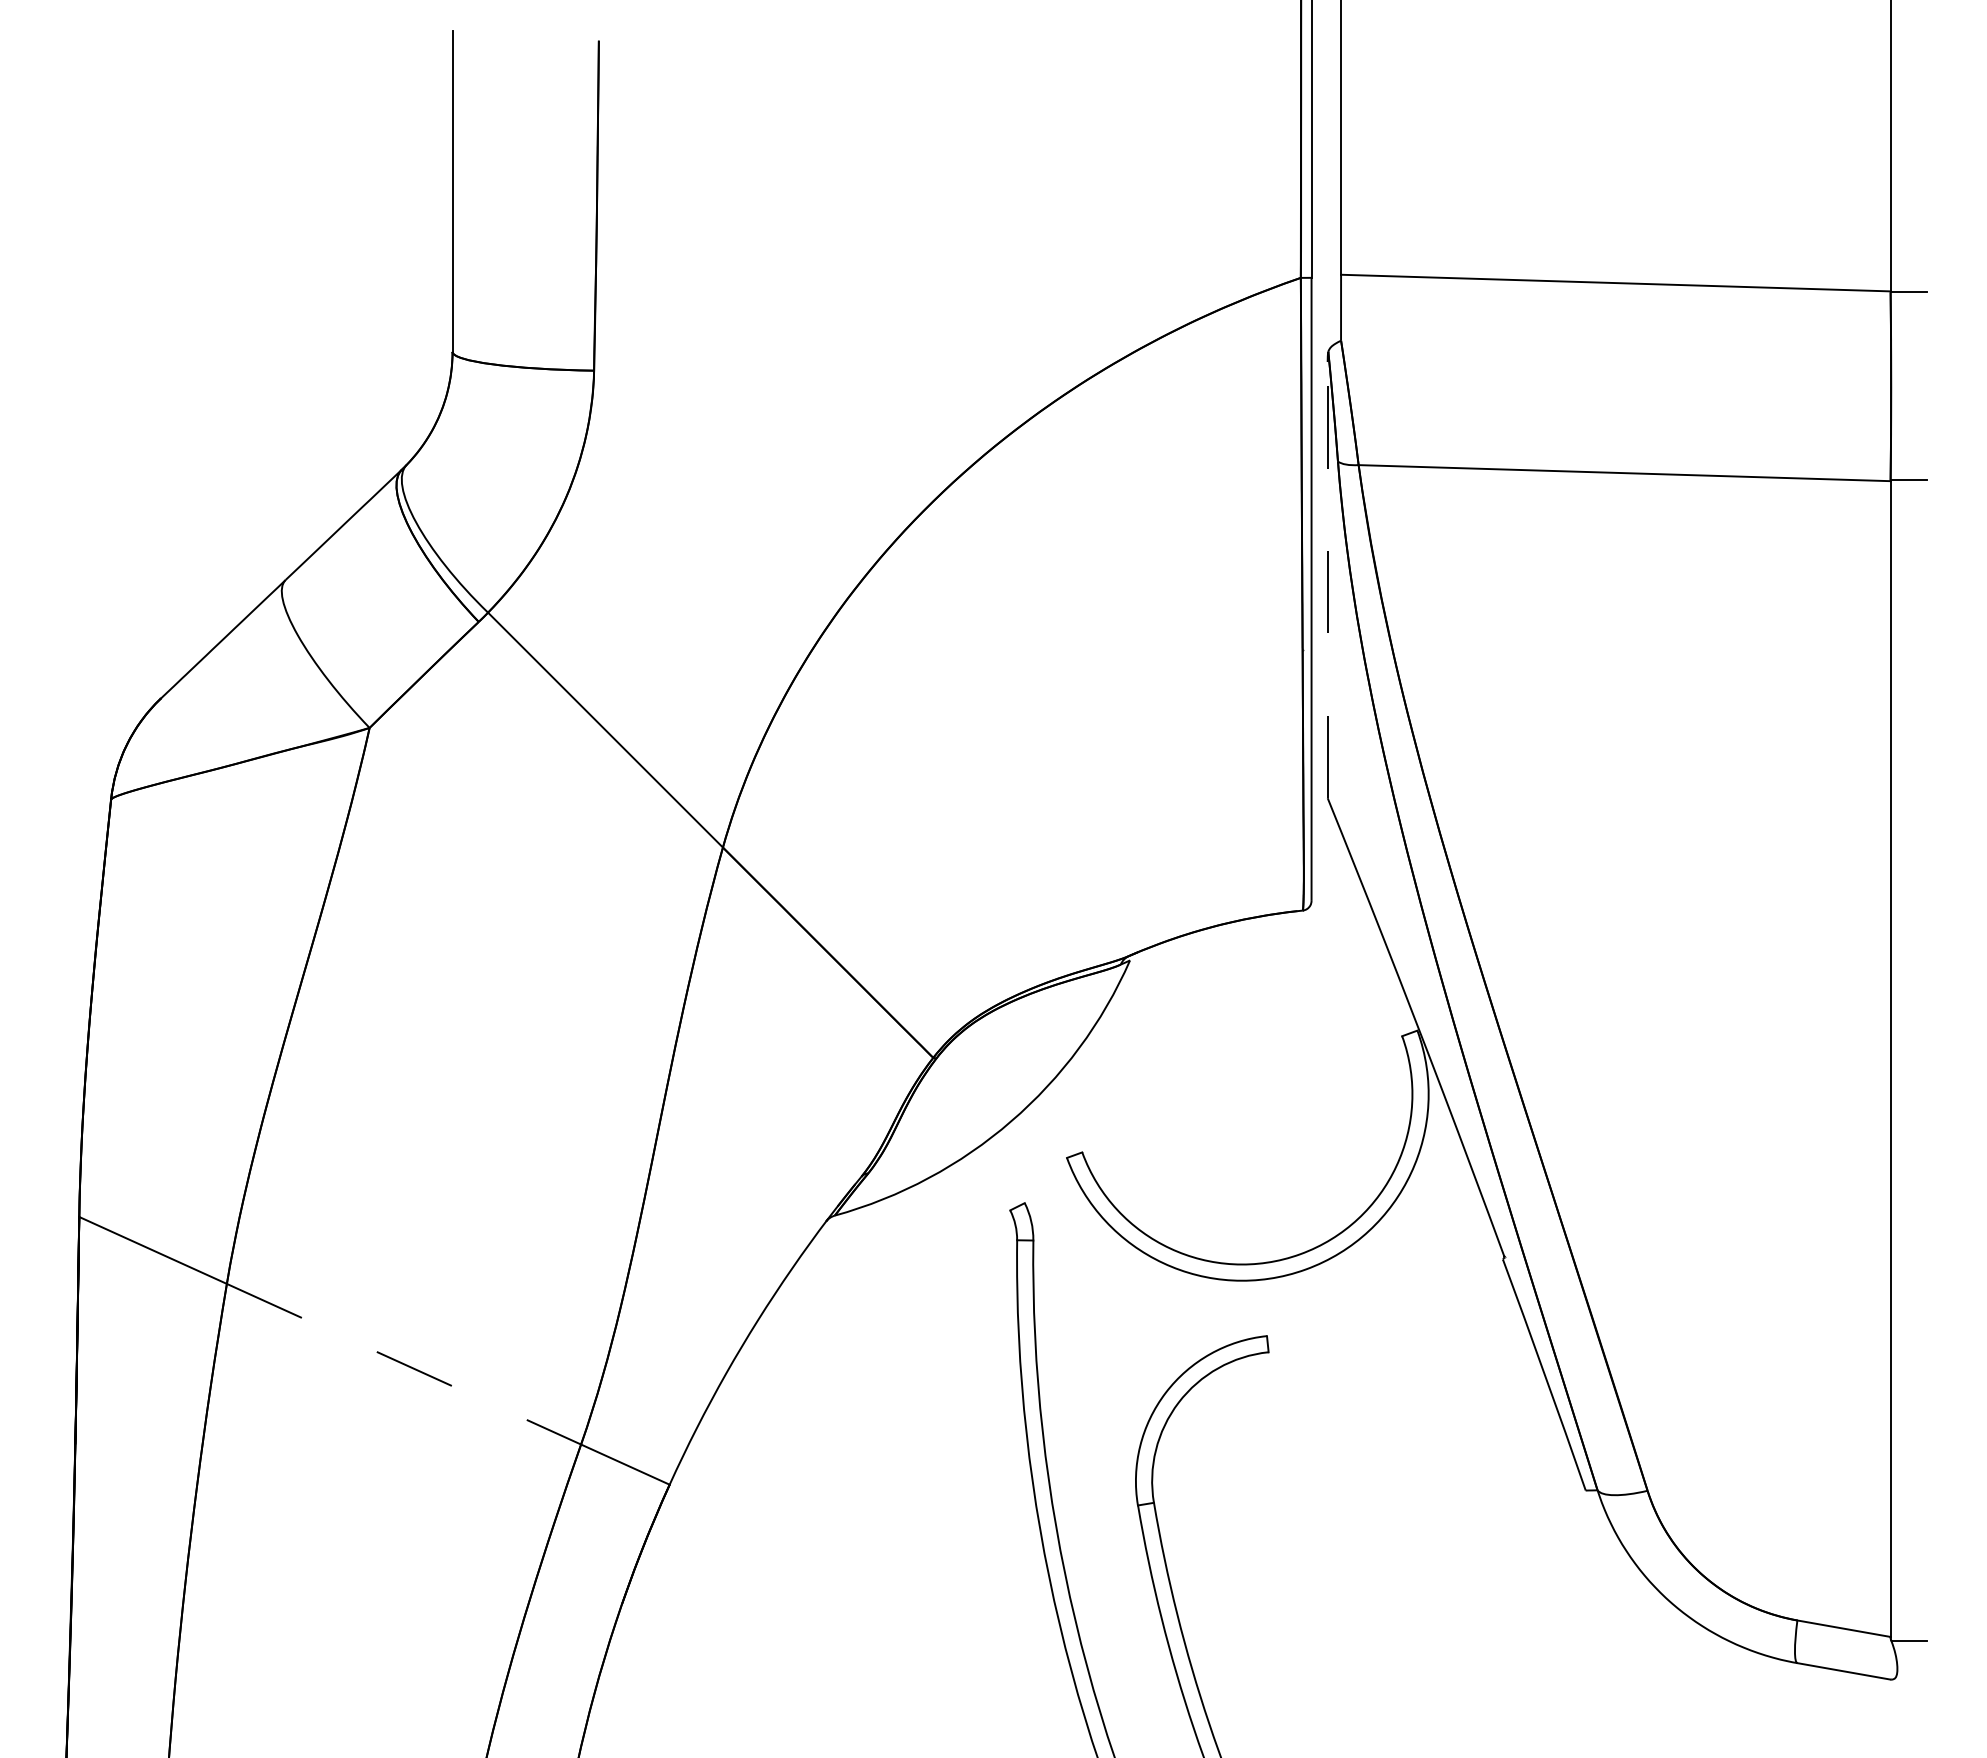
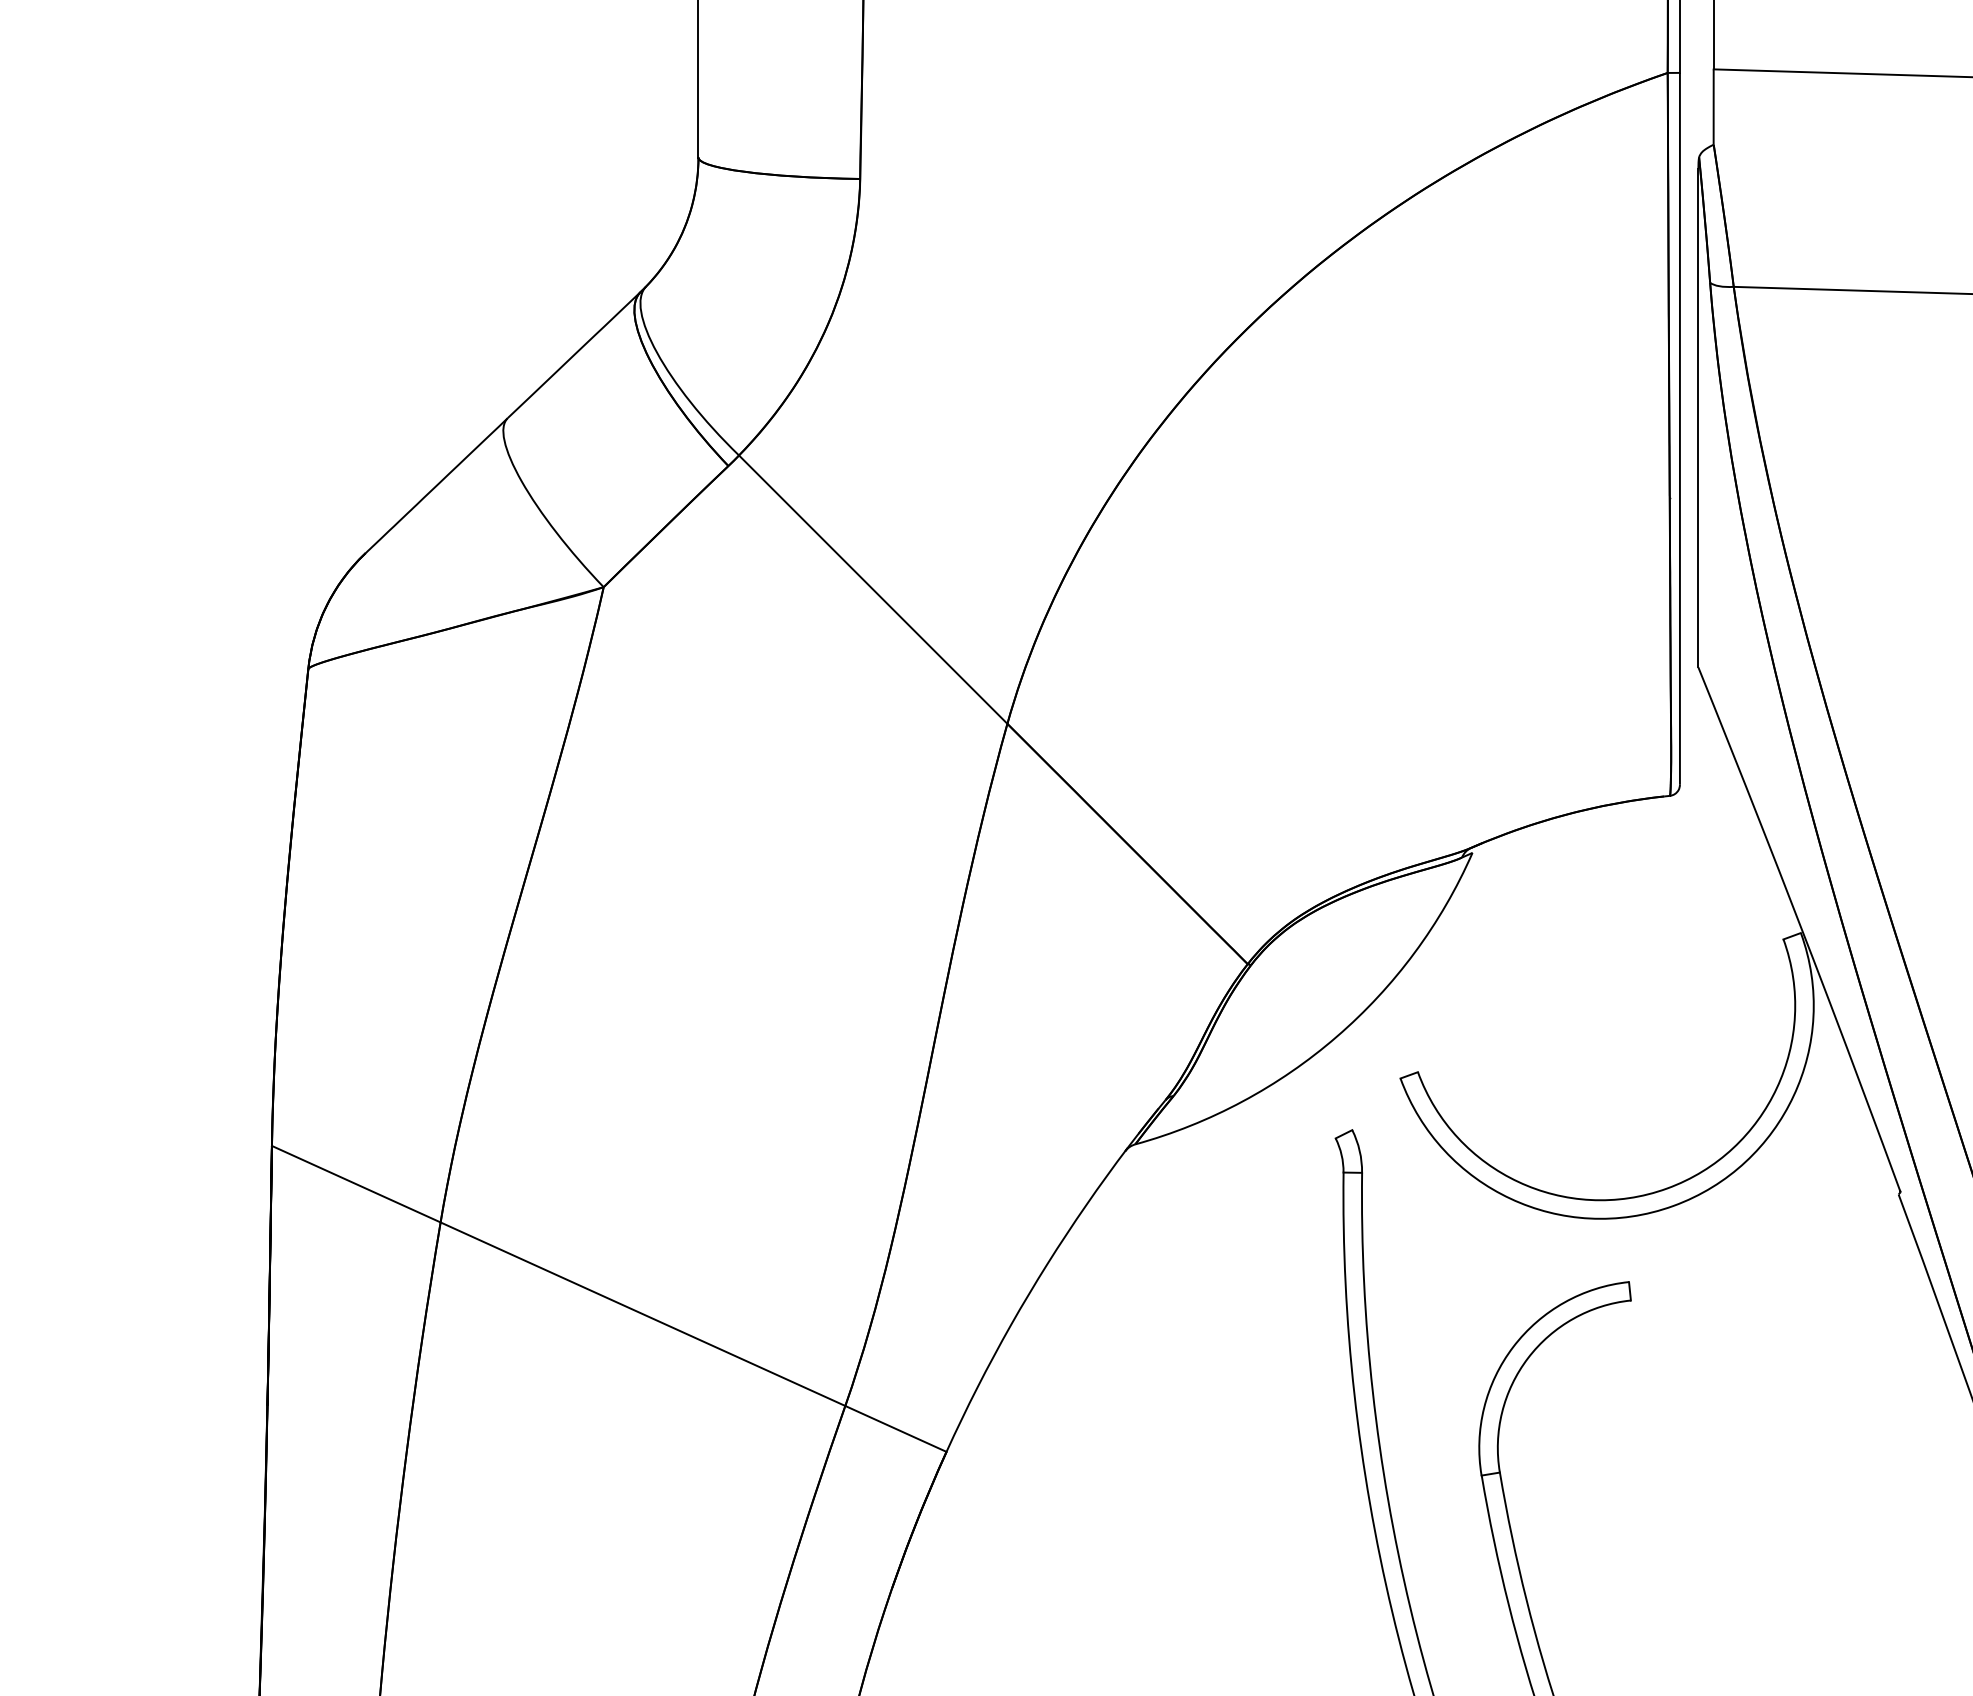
line: (1327, 579) -> (1698, 417), dashed -> solid
line: (404, 1364) -> (643, 1314), dashed -> solid

